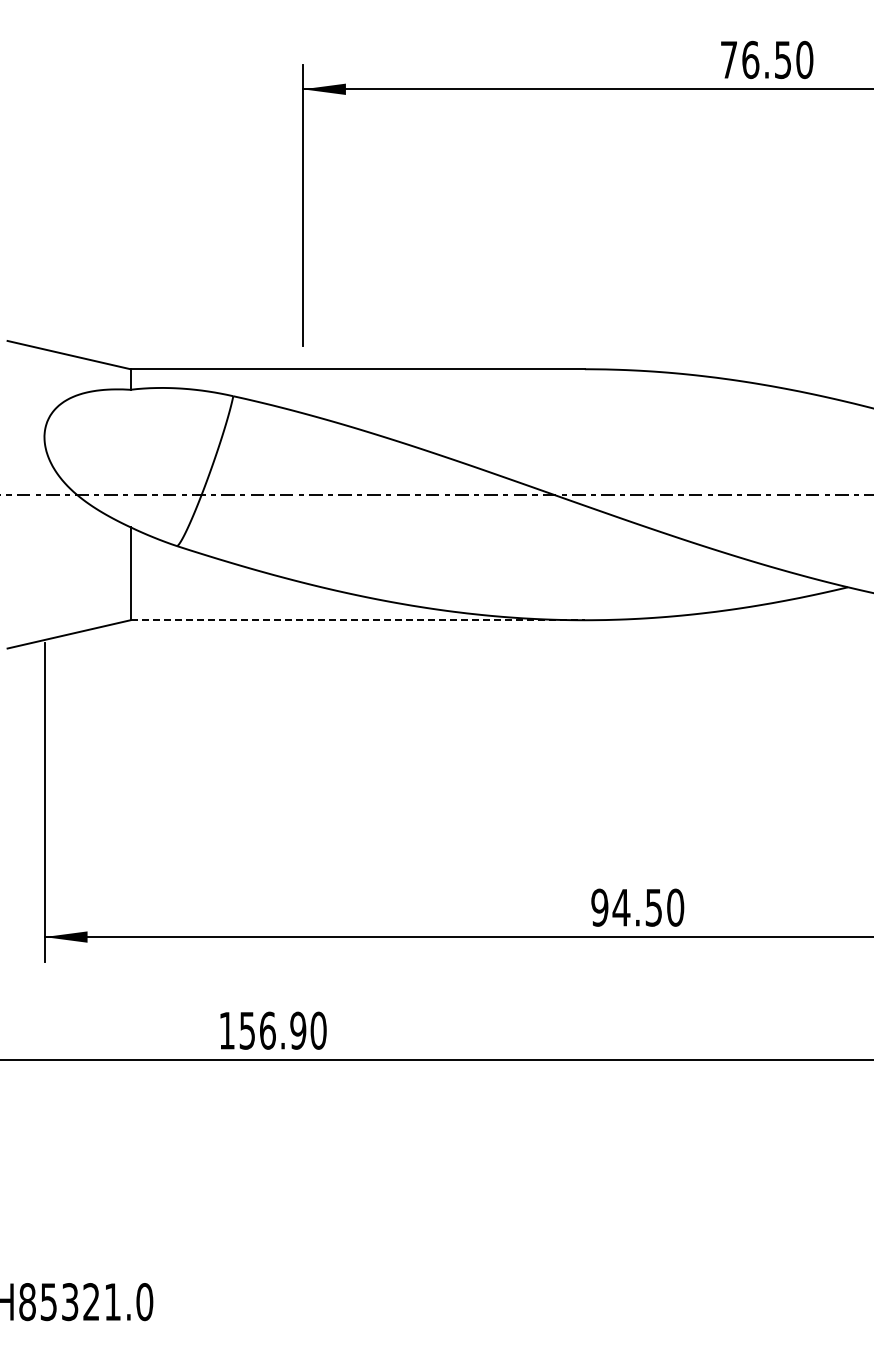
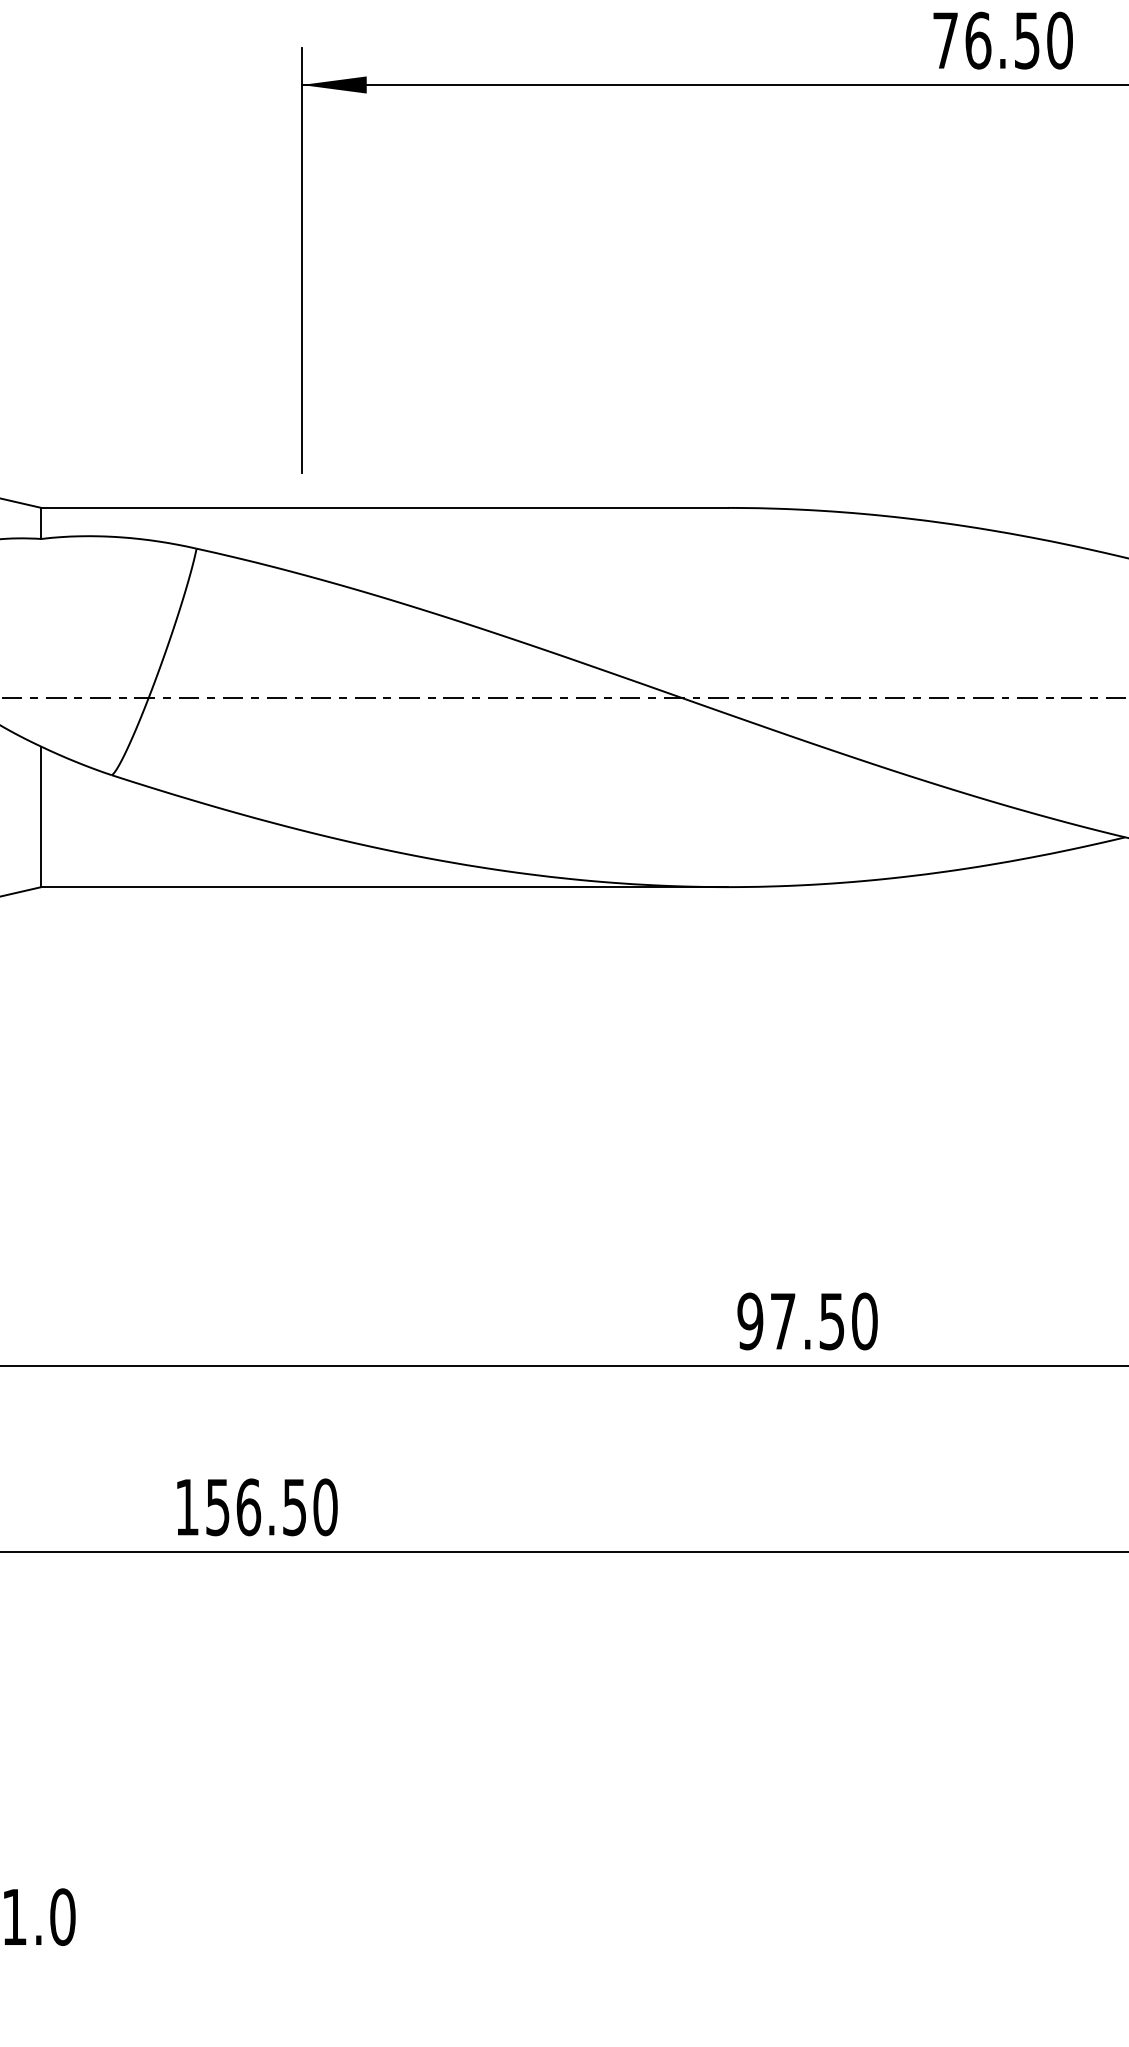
line: (358, 620) -> (385, 887), dashed -> solid
text: (621, 907) -> (783, 1321), 94.50 -> 97.50
text: (298, 1030) -> (295, 1506), 156.90 -> 156.50

